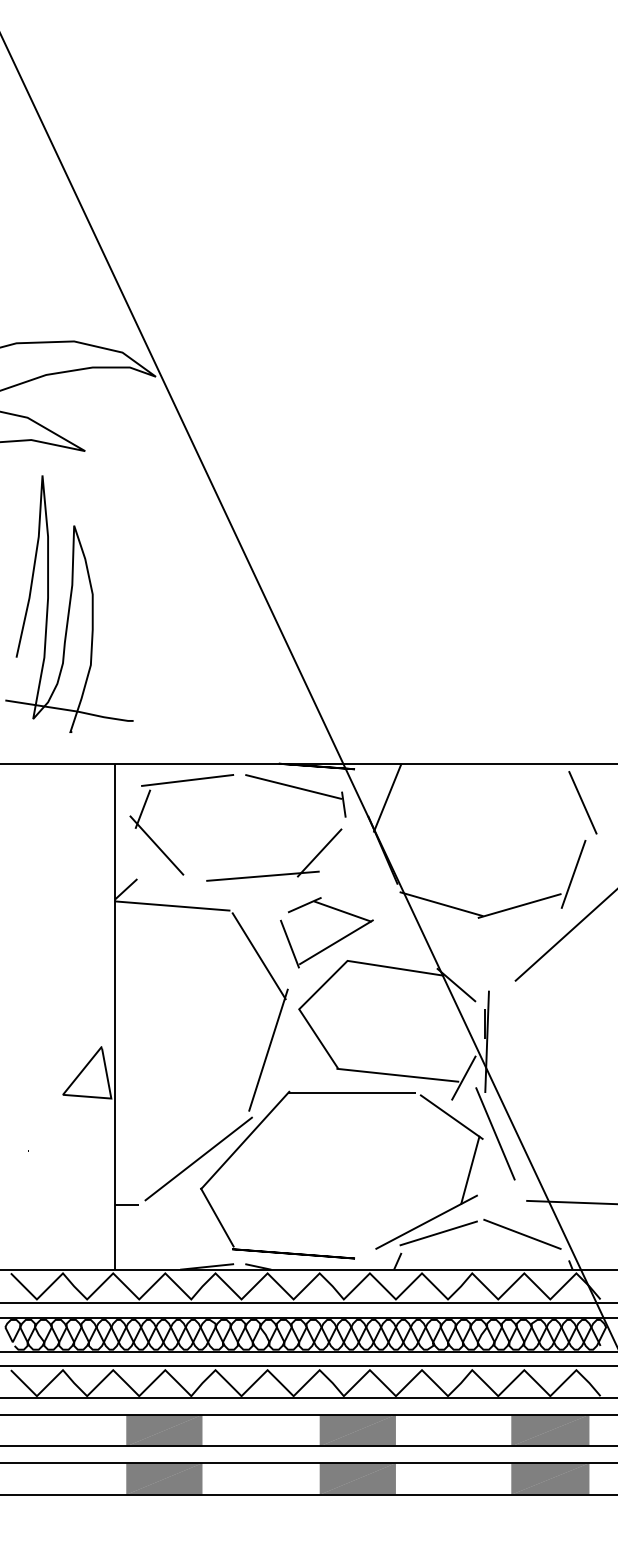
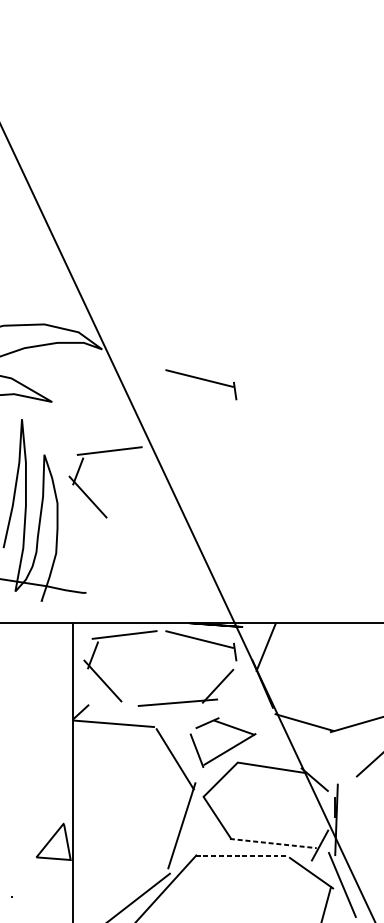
part: (298, 420) -> (203, 380), added
part: (138, 586) -> (89, 497), added
line: (397, 1075) -> (273, 843), solid -> dashed
line: (352, 1092) -> (241, 855), solid -> dashed

